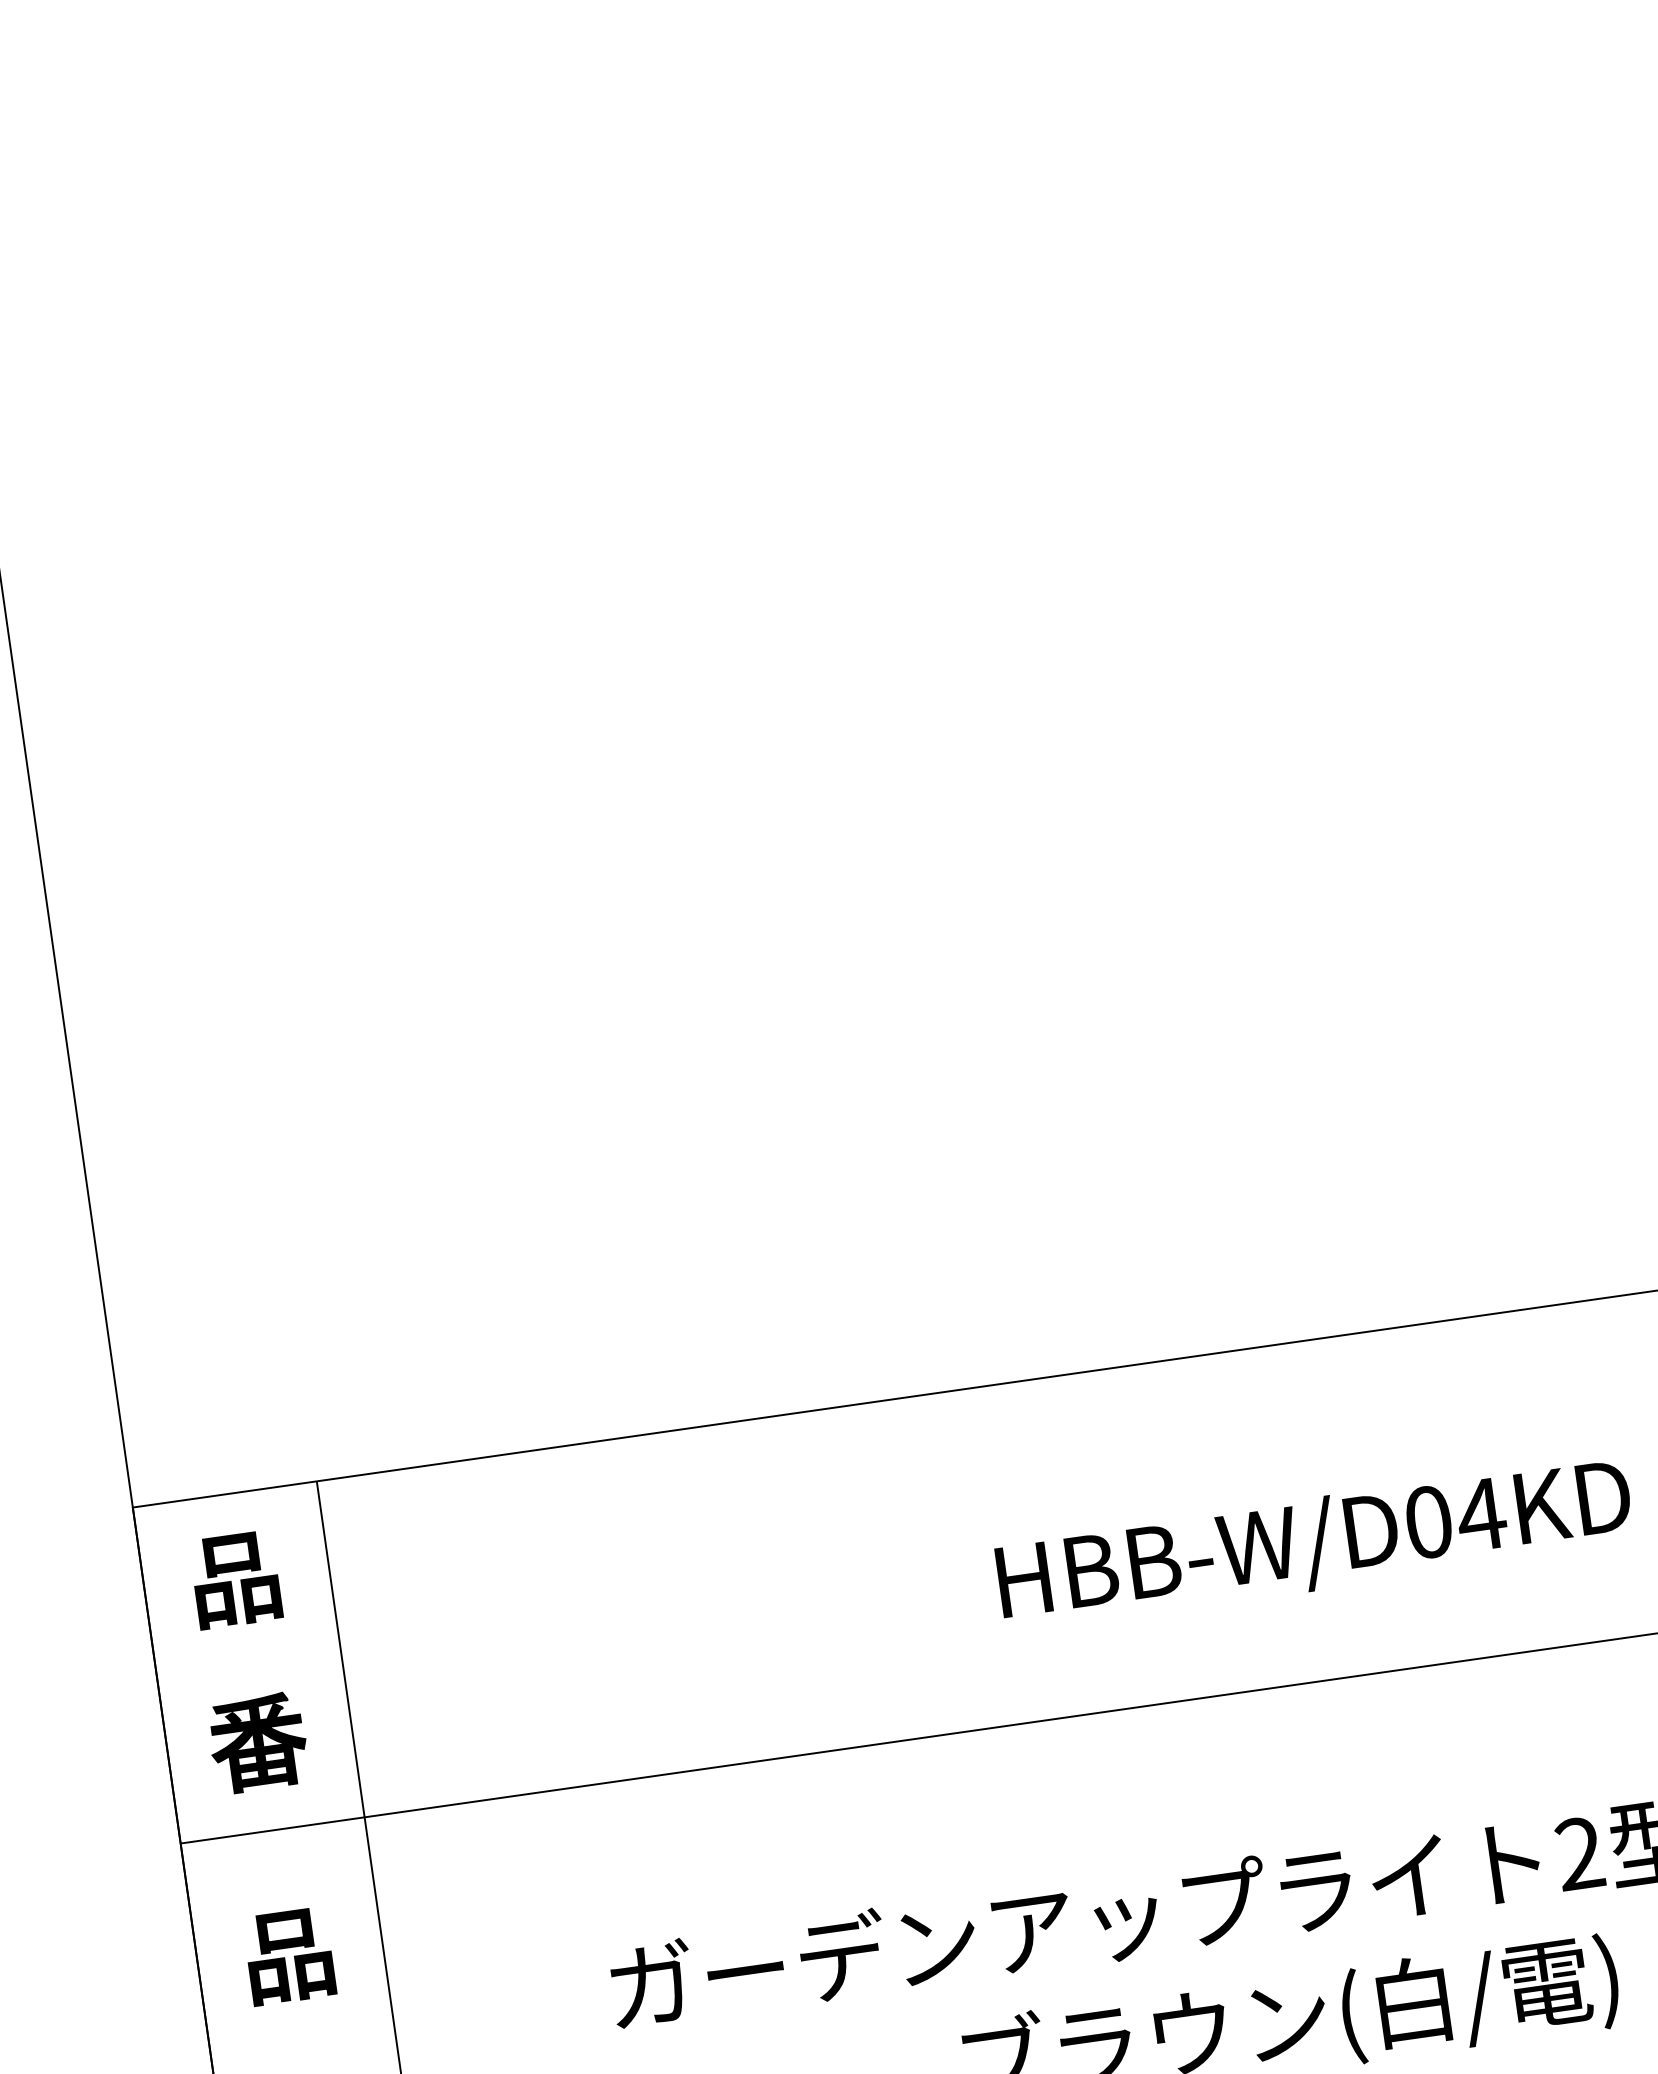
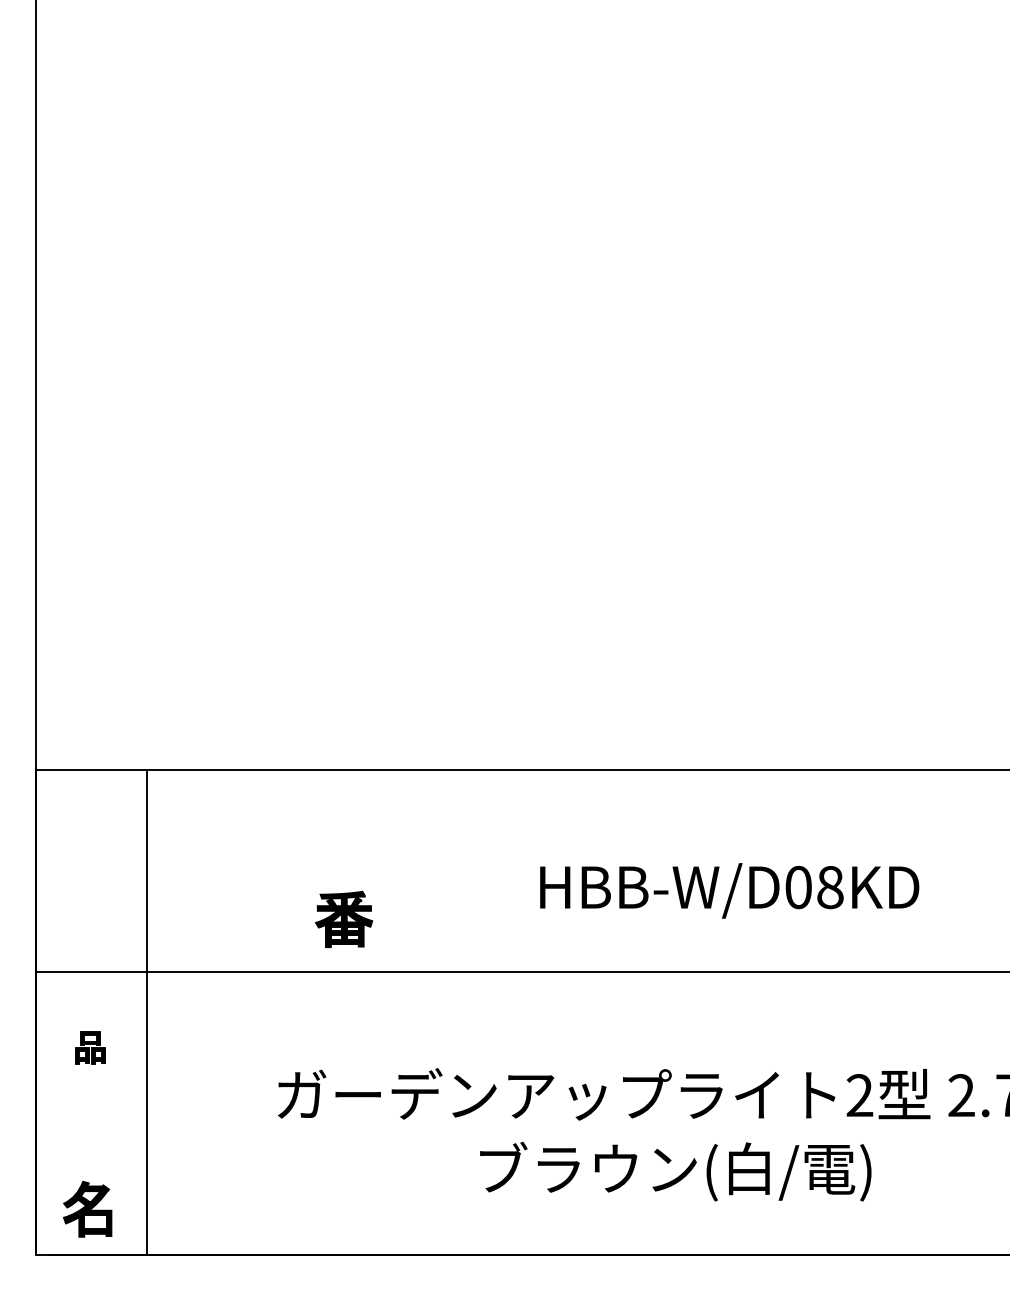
text: (1480, 1514) -> (829, 887), HBB-W/D04KD -> HBB-W/D08KD
part: (235, 1580) -> (90, 821), removed
part: (257, 1741) -> (343, 918), moved
part: (289, 1955) -> (90, 1047), size x0.6

